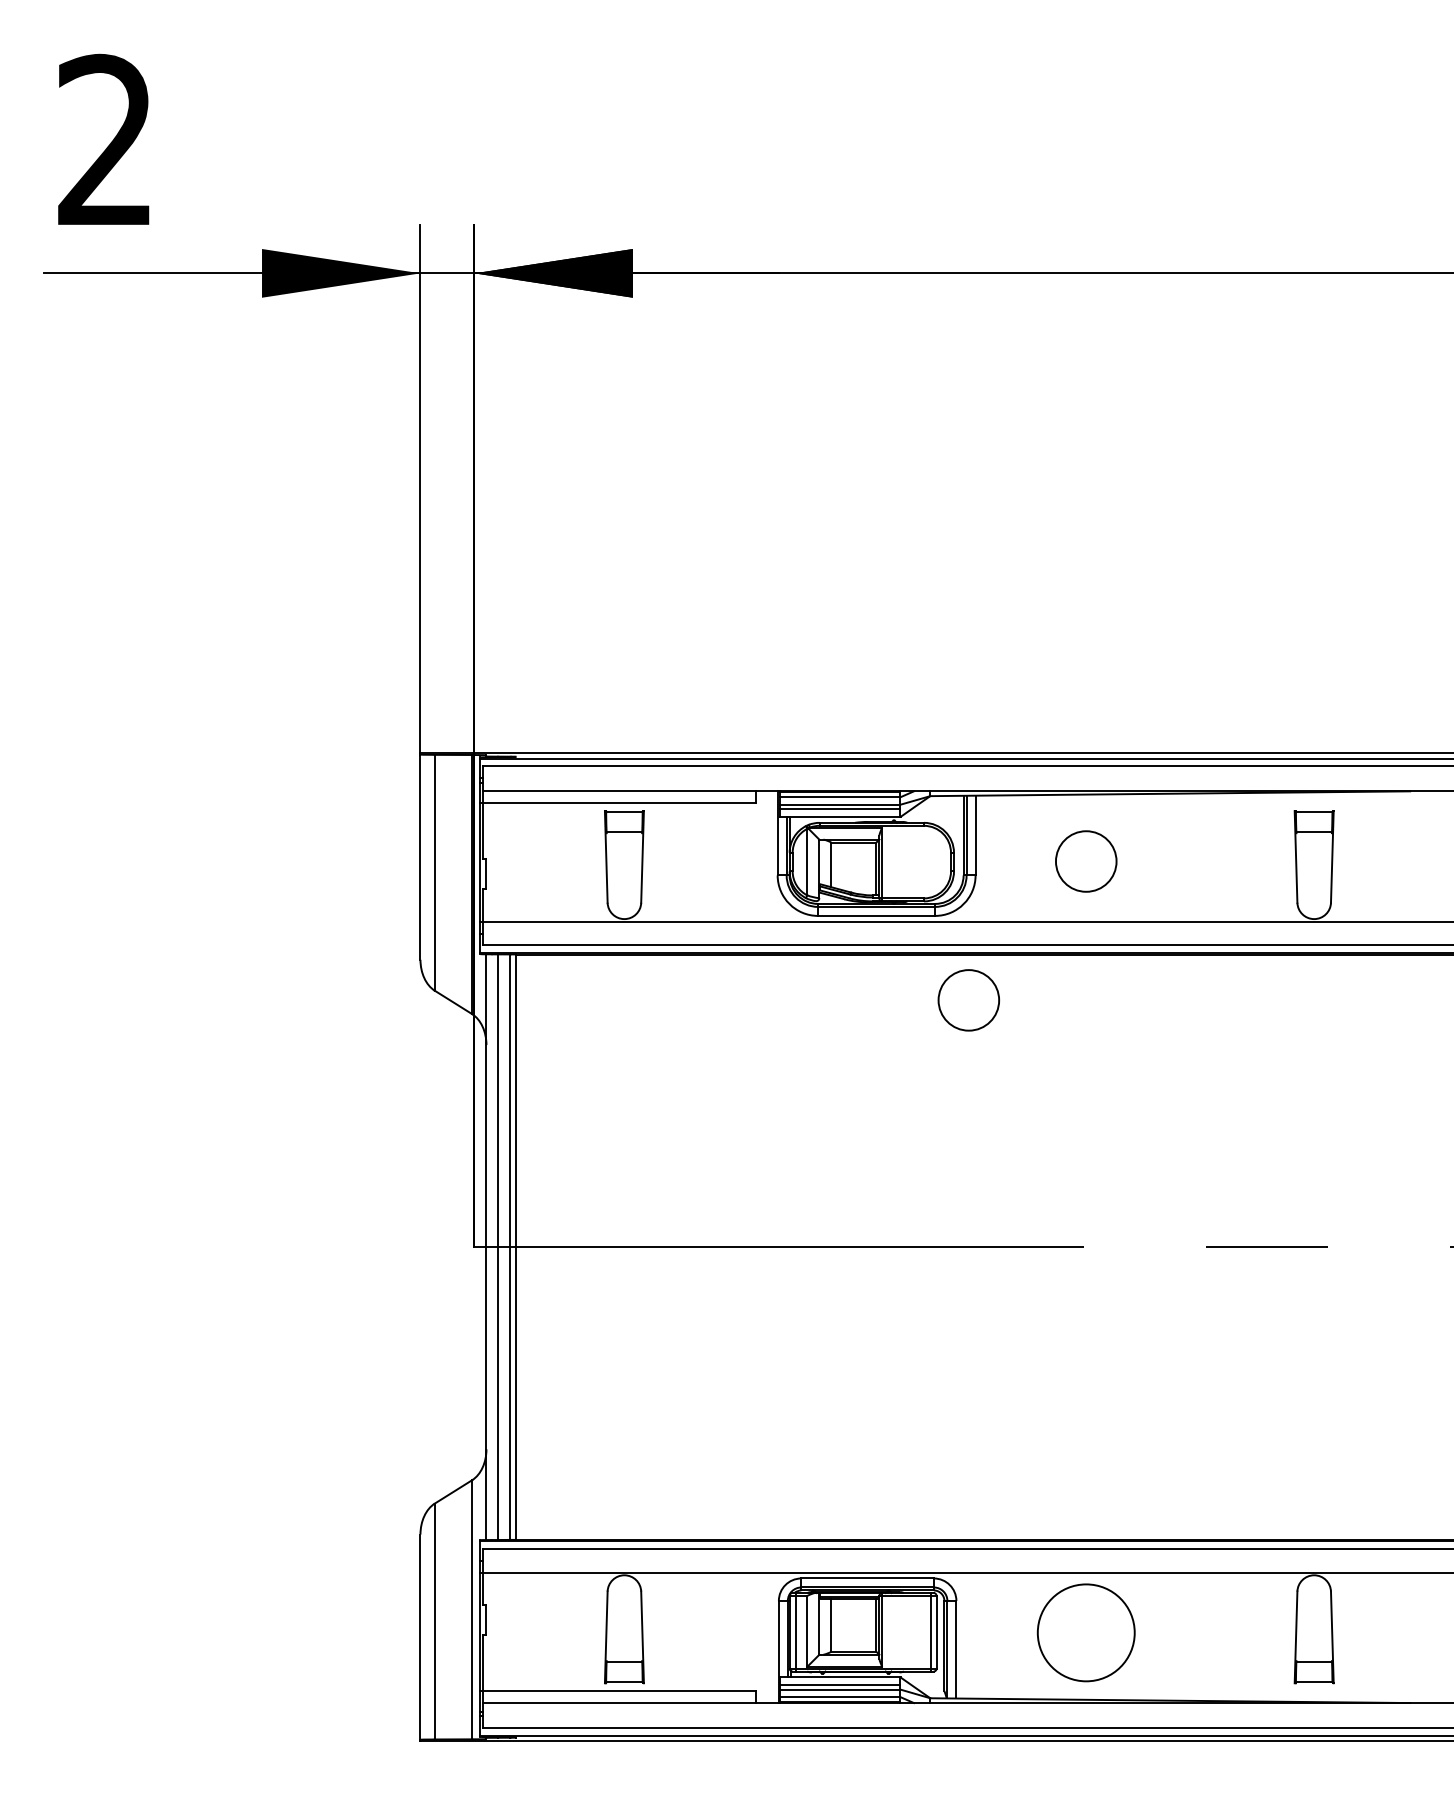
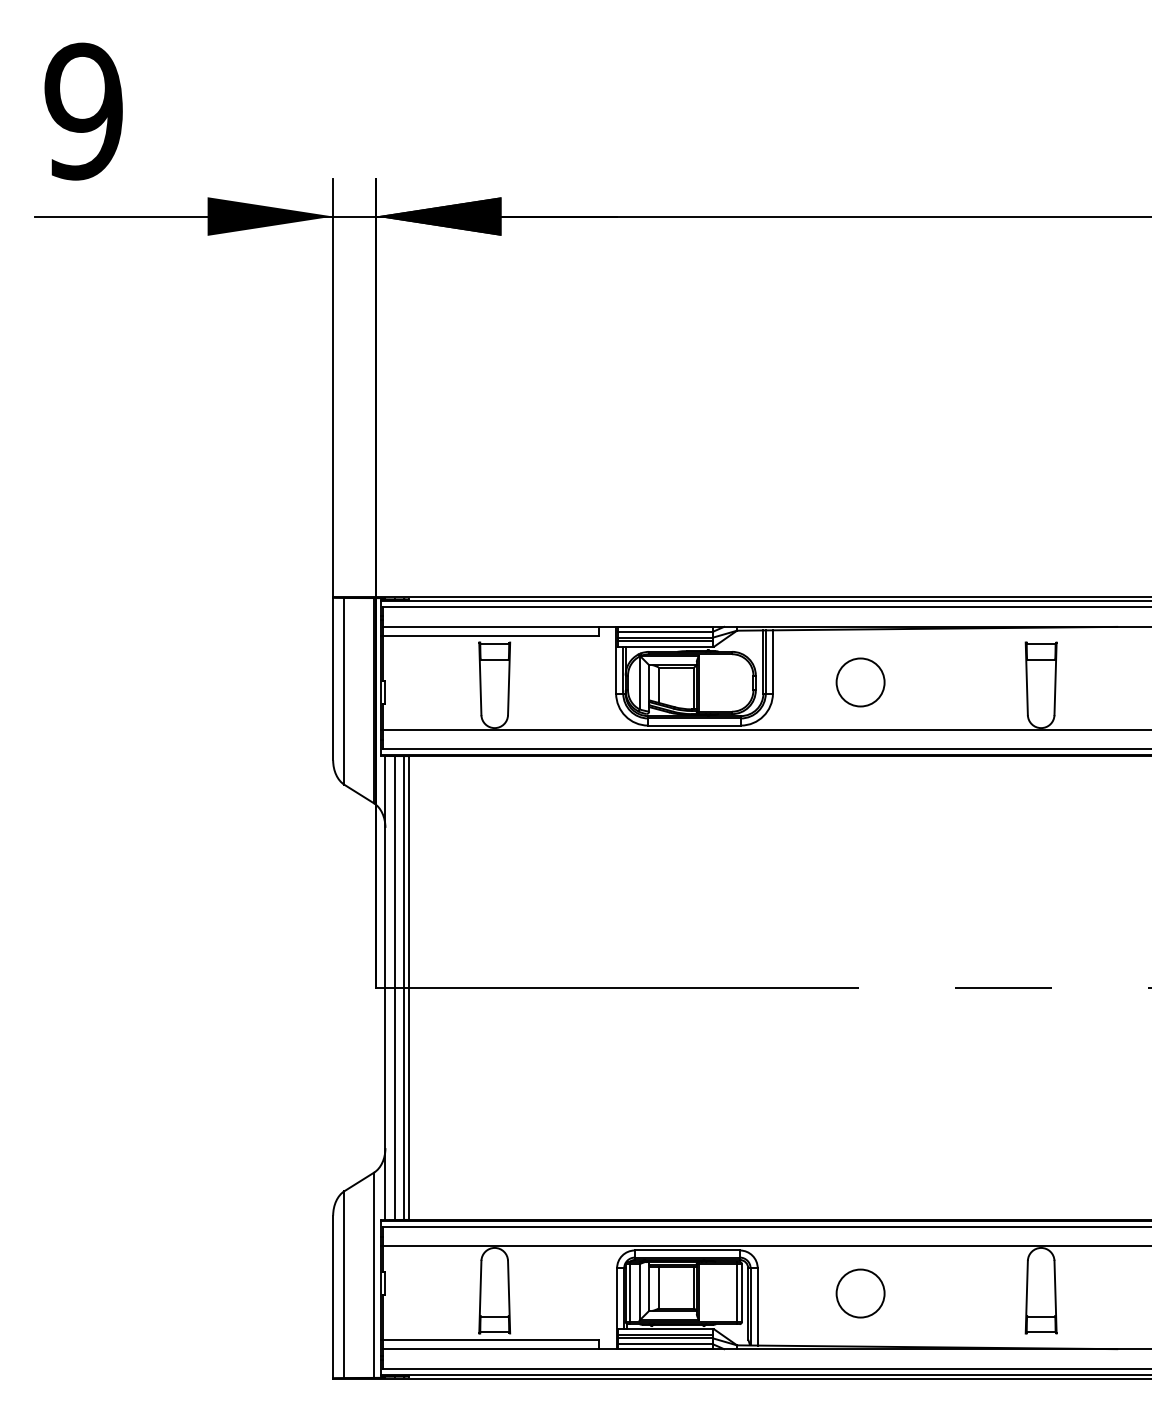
text: (105, 140) -> (83, 111), 2 -> 9
circle: (968, 1000) -> (767, 792), removed
circle: (1086, 1632) -> (860, 1293), size x0.62

